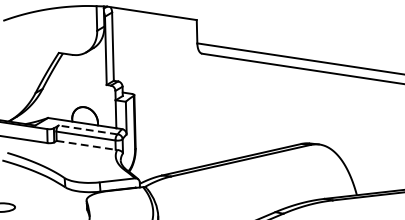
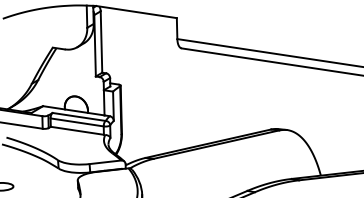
line: (88, 129) -> (79, 116), dashed -> solid
line: (86, 145) -> (77, 130), dashed -> solid

